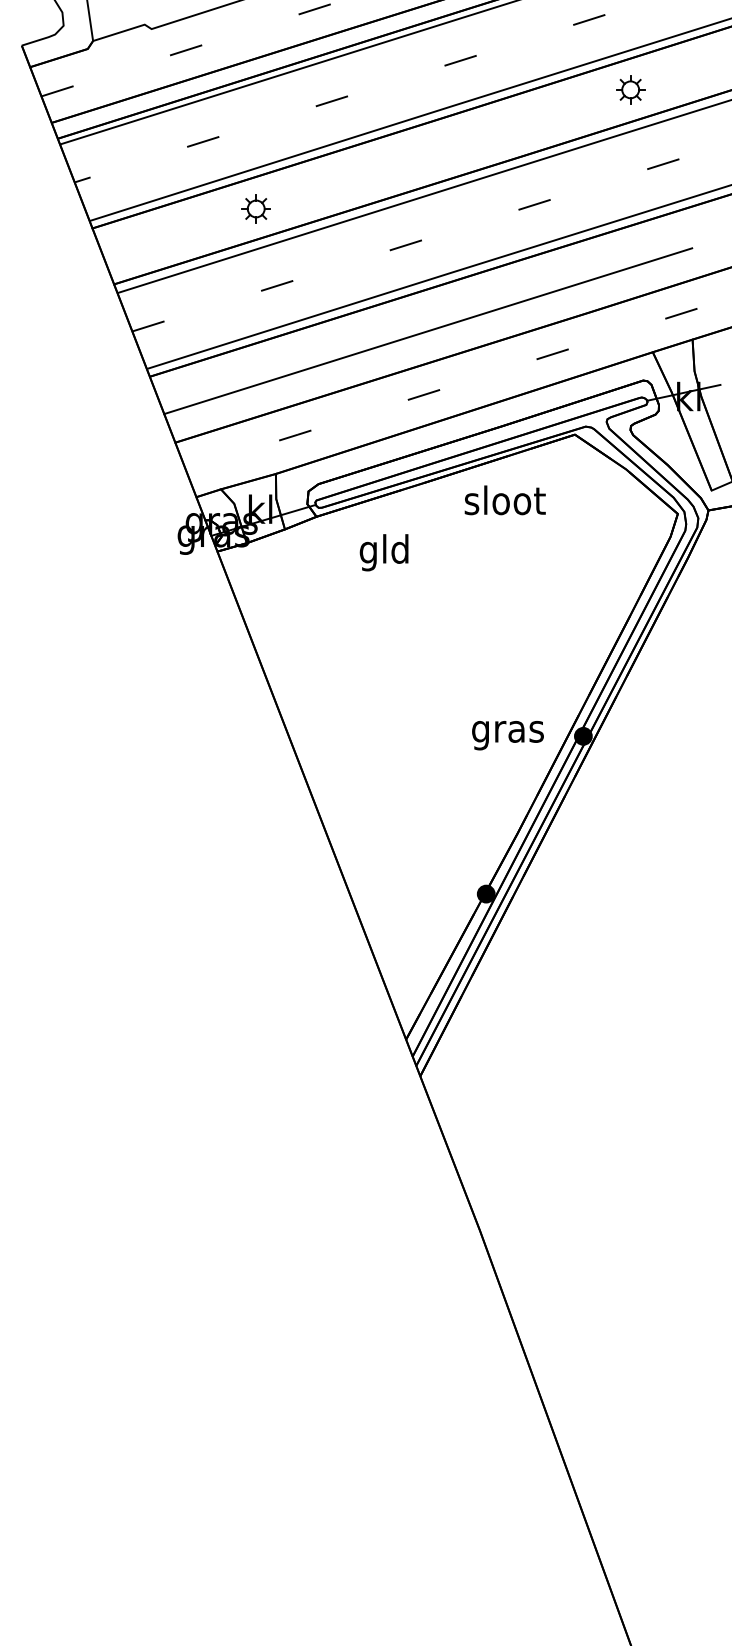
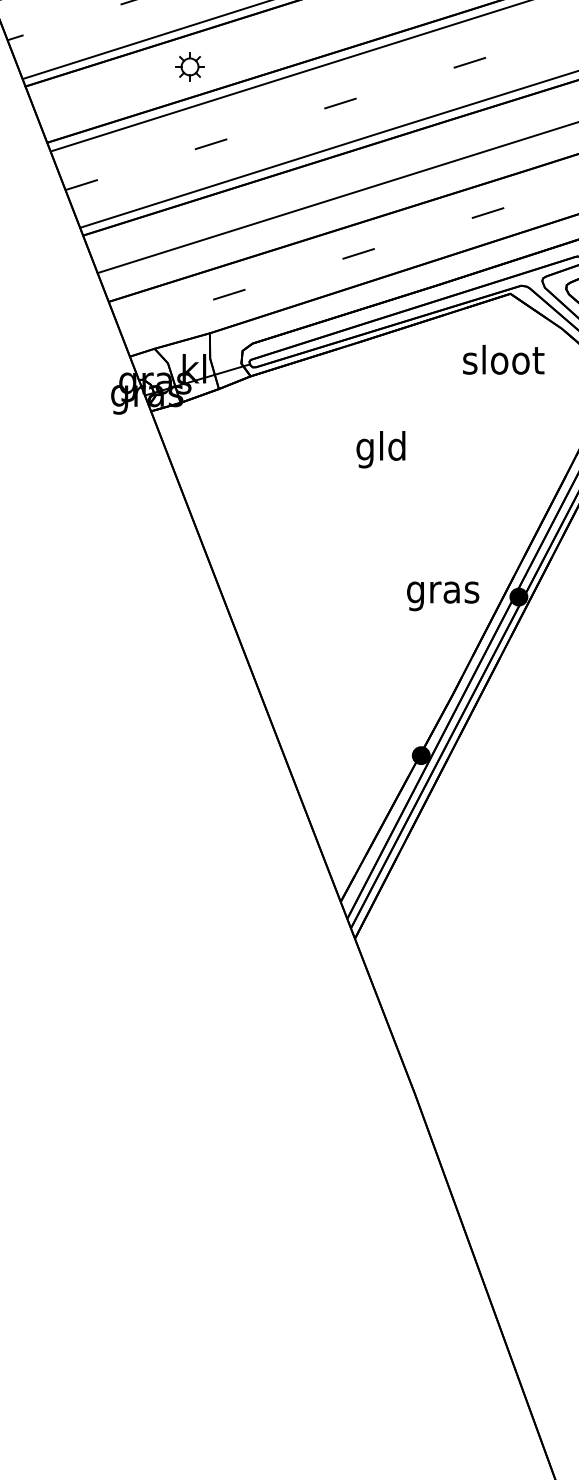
text: (504, 500) -> (502, 359), moved
text: (383, 552) -> (380, 449), moved

